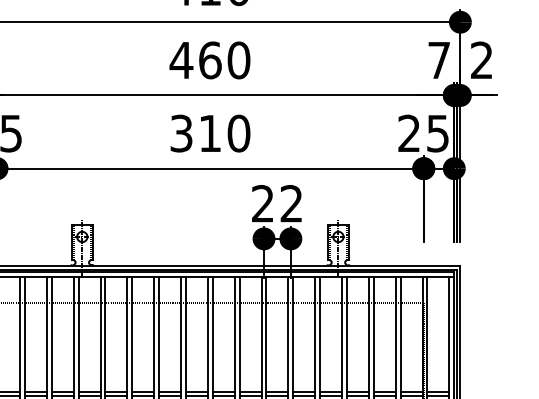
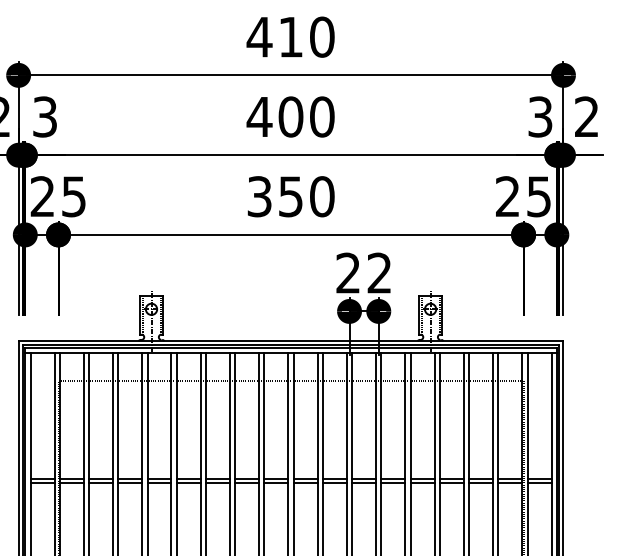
text: (209, 59) -> (290, 116), 460 -> 400
text: (439, 59) -> (540, 116), 7 -> 3
text: (209, 133) -> (290, 196), 310 -> 350

